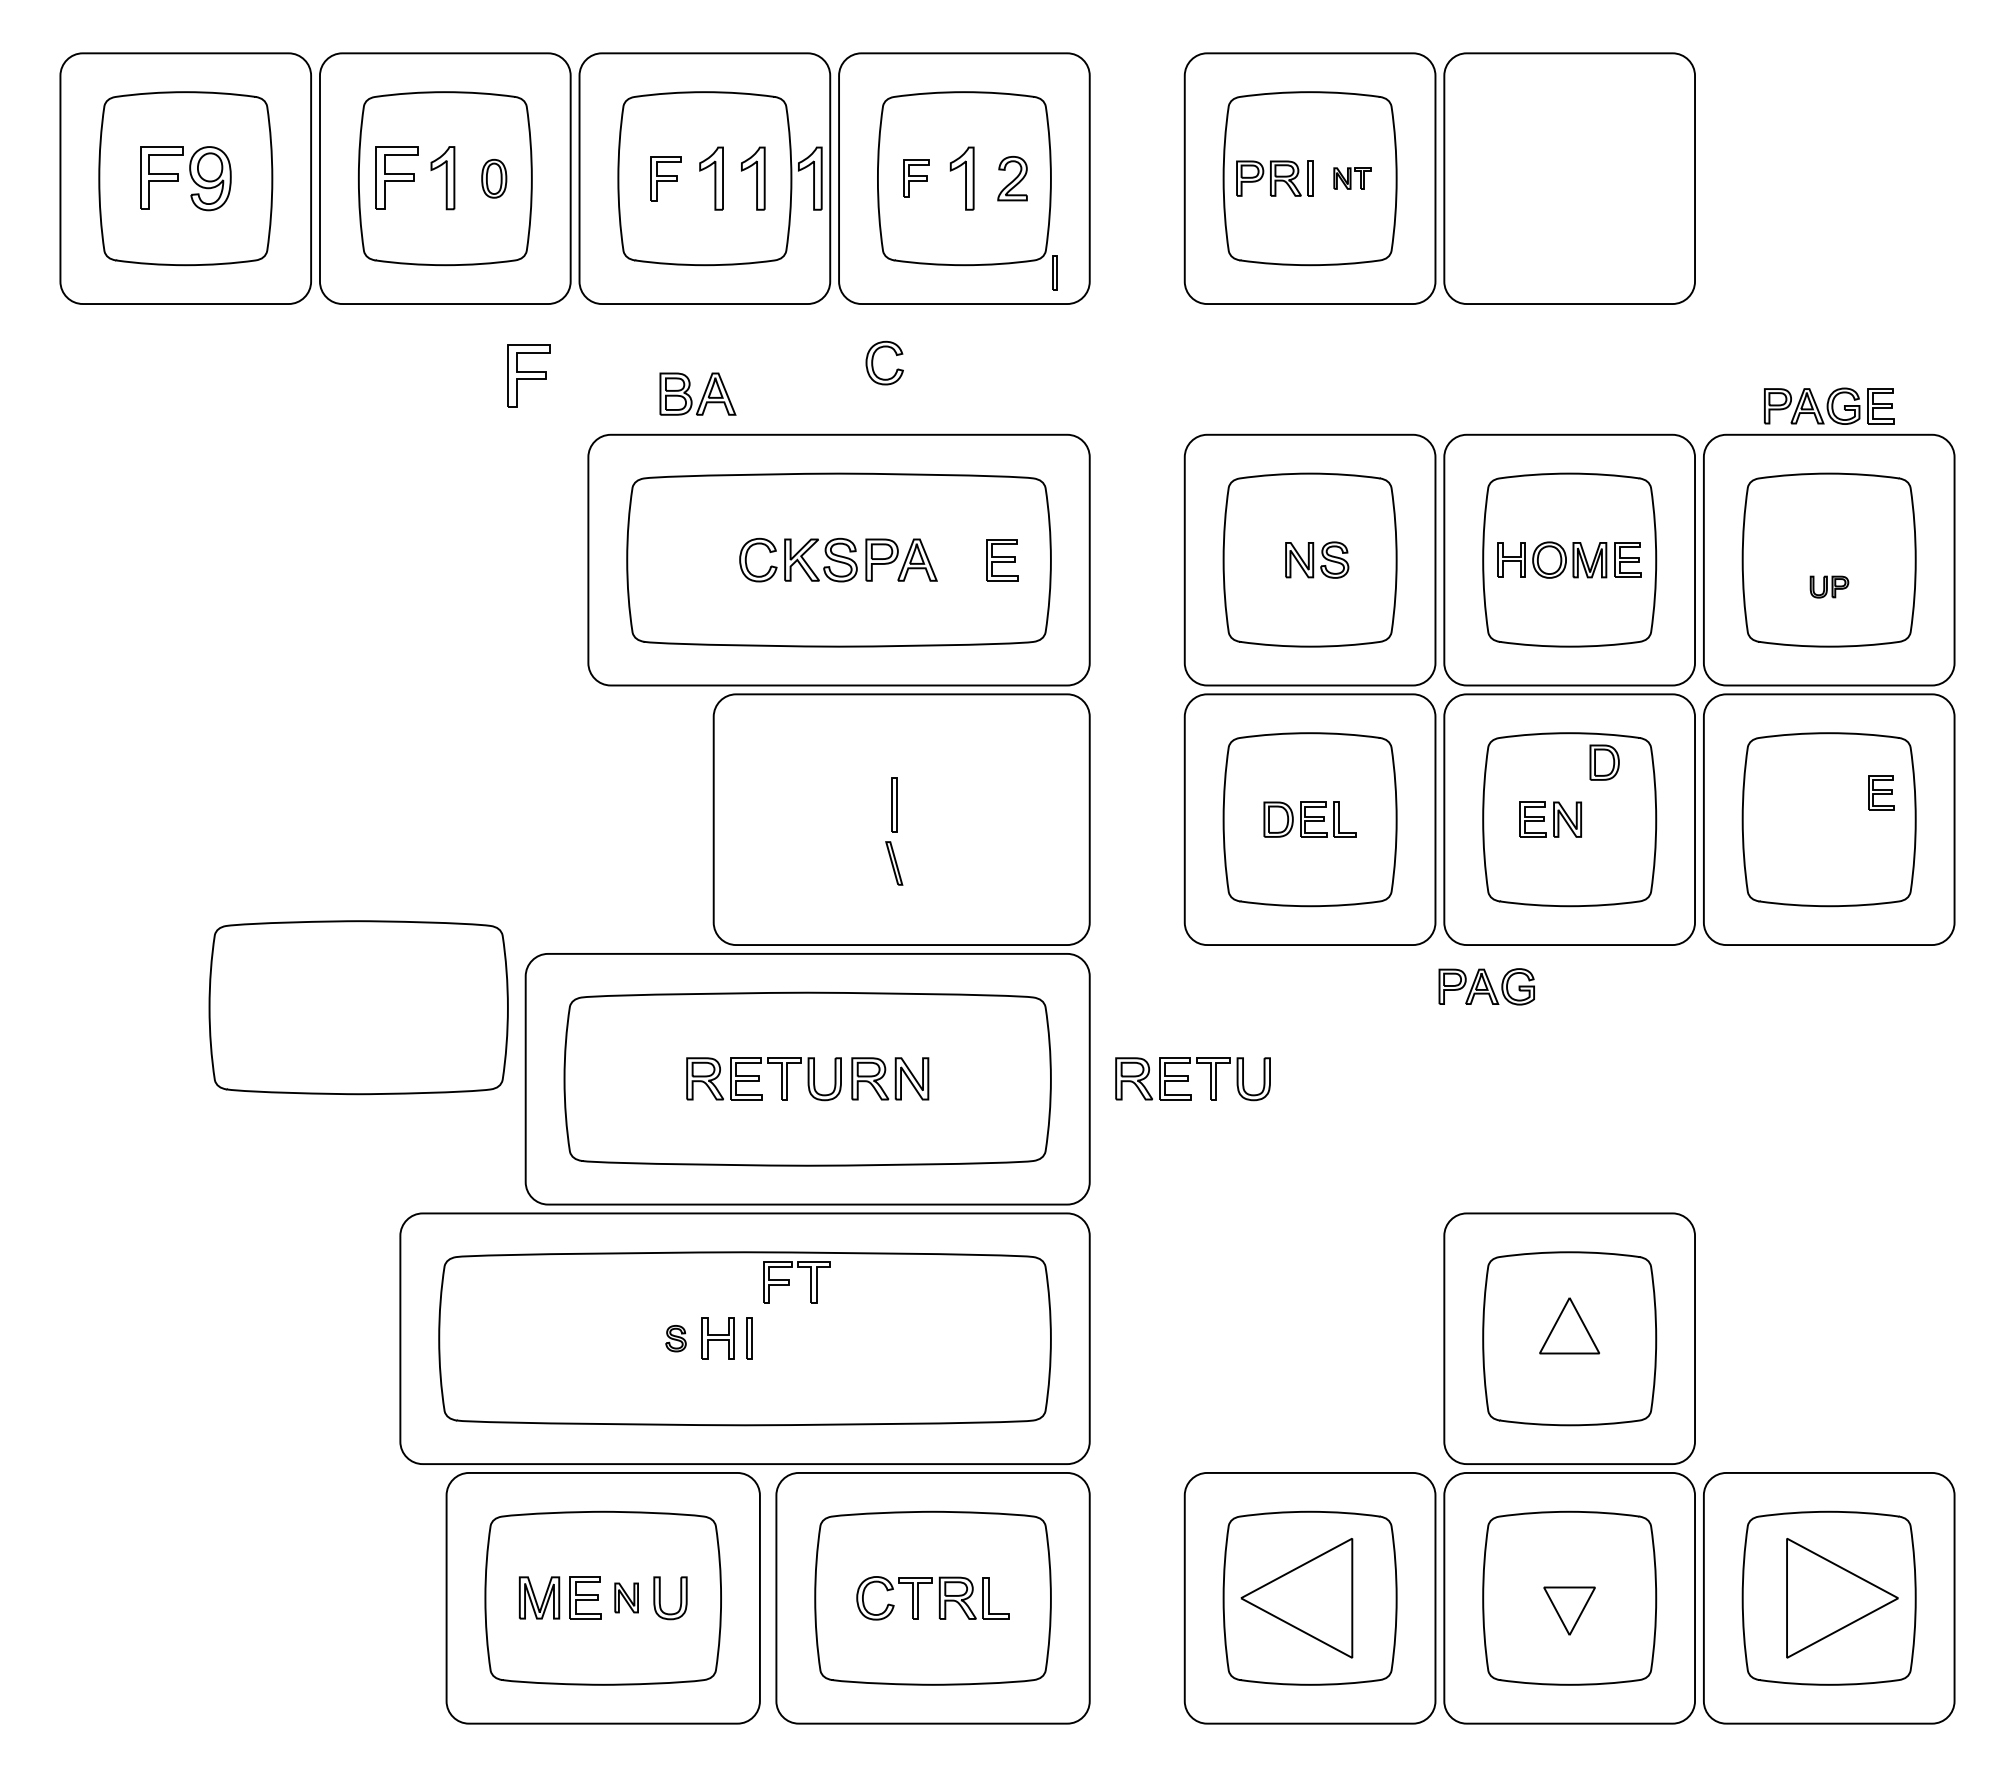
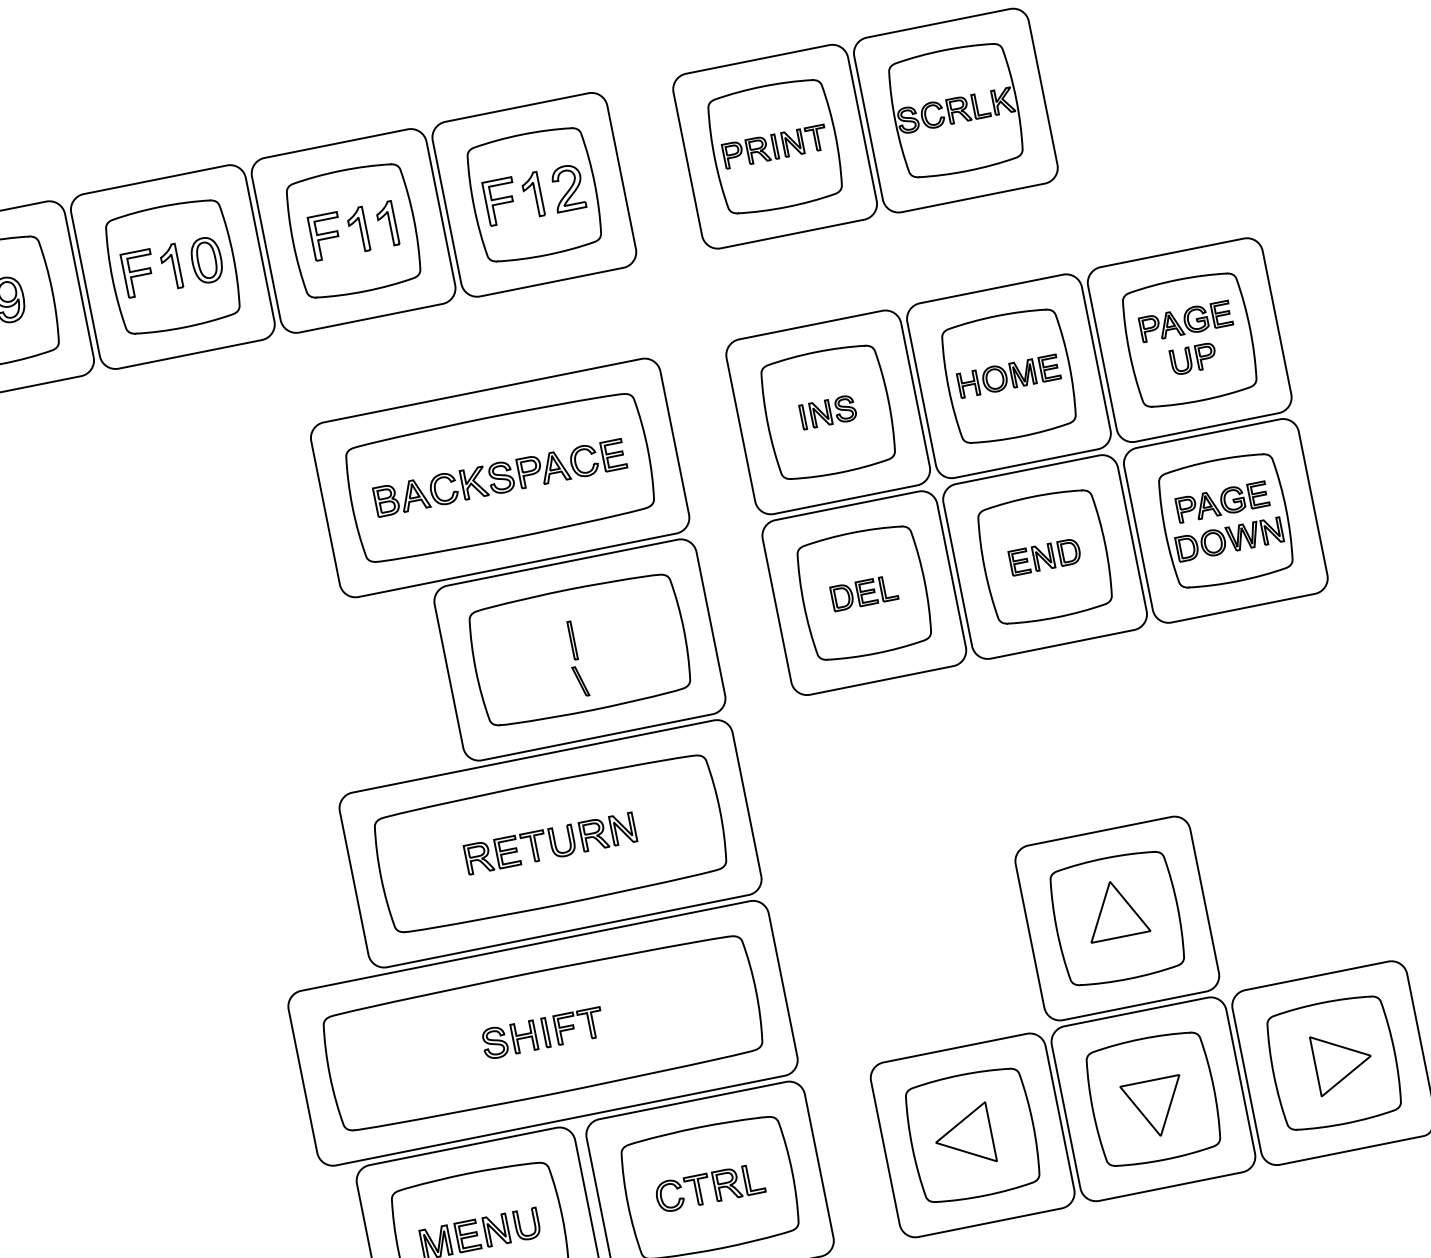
part: (494, 178) -> (207, 260), size x1.67
part: (665, 178) -> (326, 236), size x1.43
part: (810, 178) -> (427, 216), removed
part: (916, 178) -> (500, 201), size x1.67
part: (1012, 178) -> (567, 188), size x1.43
part: (1352, 178) -> (804, 140), size x1.67
part: (1569, 178) -> (955, 110), added
part: (1054, 272) -> (802, 417), moved
part: (873, 362) -> (576, 462), moved
part: (528, 375) -> (258, 392), removed
part: (697, 393) -> (401, 497), moved
part: (1829, 405) -> (1186, 320), moved
part: (1829, 586) -> (1193, 358), size x1.67
part: (1604, 762) -> (1069, 552), moved
part: (1828, 846) -> (1229, 539), added
part: (1486, 986) -> (1210, 504), moved
part: (358, 1007) -> (579, 649), moved
part: (1192, 1079) -> (818, 790), removed
part: (789, 1282) -> (573, 1026), moved
part: (1569, 1325) -> (1115, 909), size x1.43
part: (675, 1338) -> (494, 1042), size x1.67
part: (626, 1597) -> (496, 1229), size x1.43
part: (1297, 1598) -> (963, 1137), size x0.71
part: (1841, 1598) -> (1342, 1061), size x0.71
part: (1569, 1610) -> (1155, 1107), size x1.67

